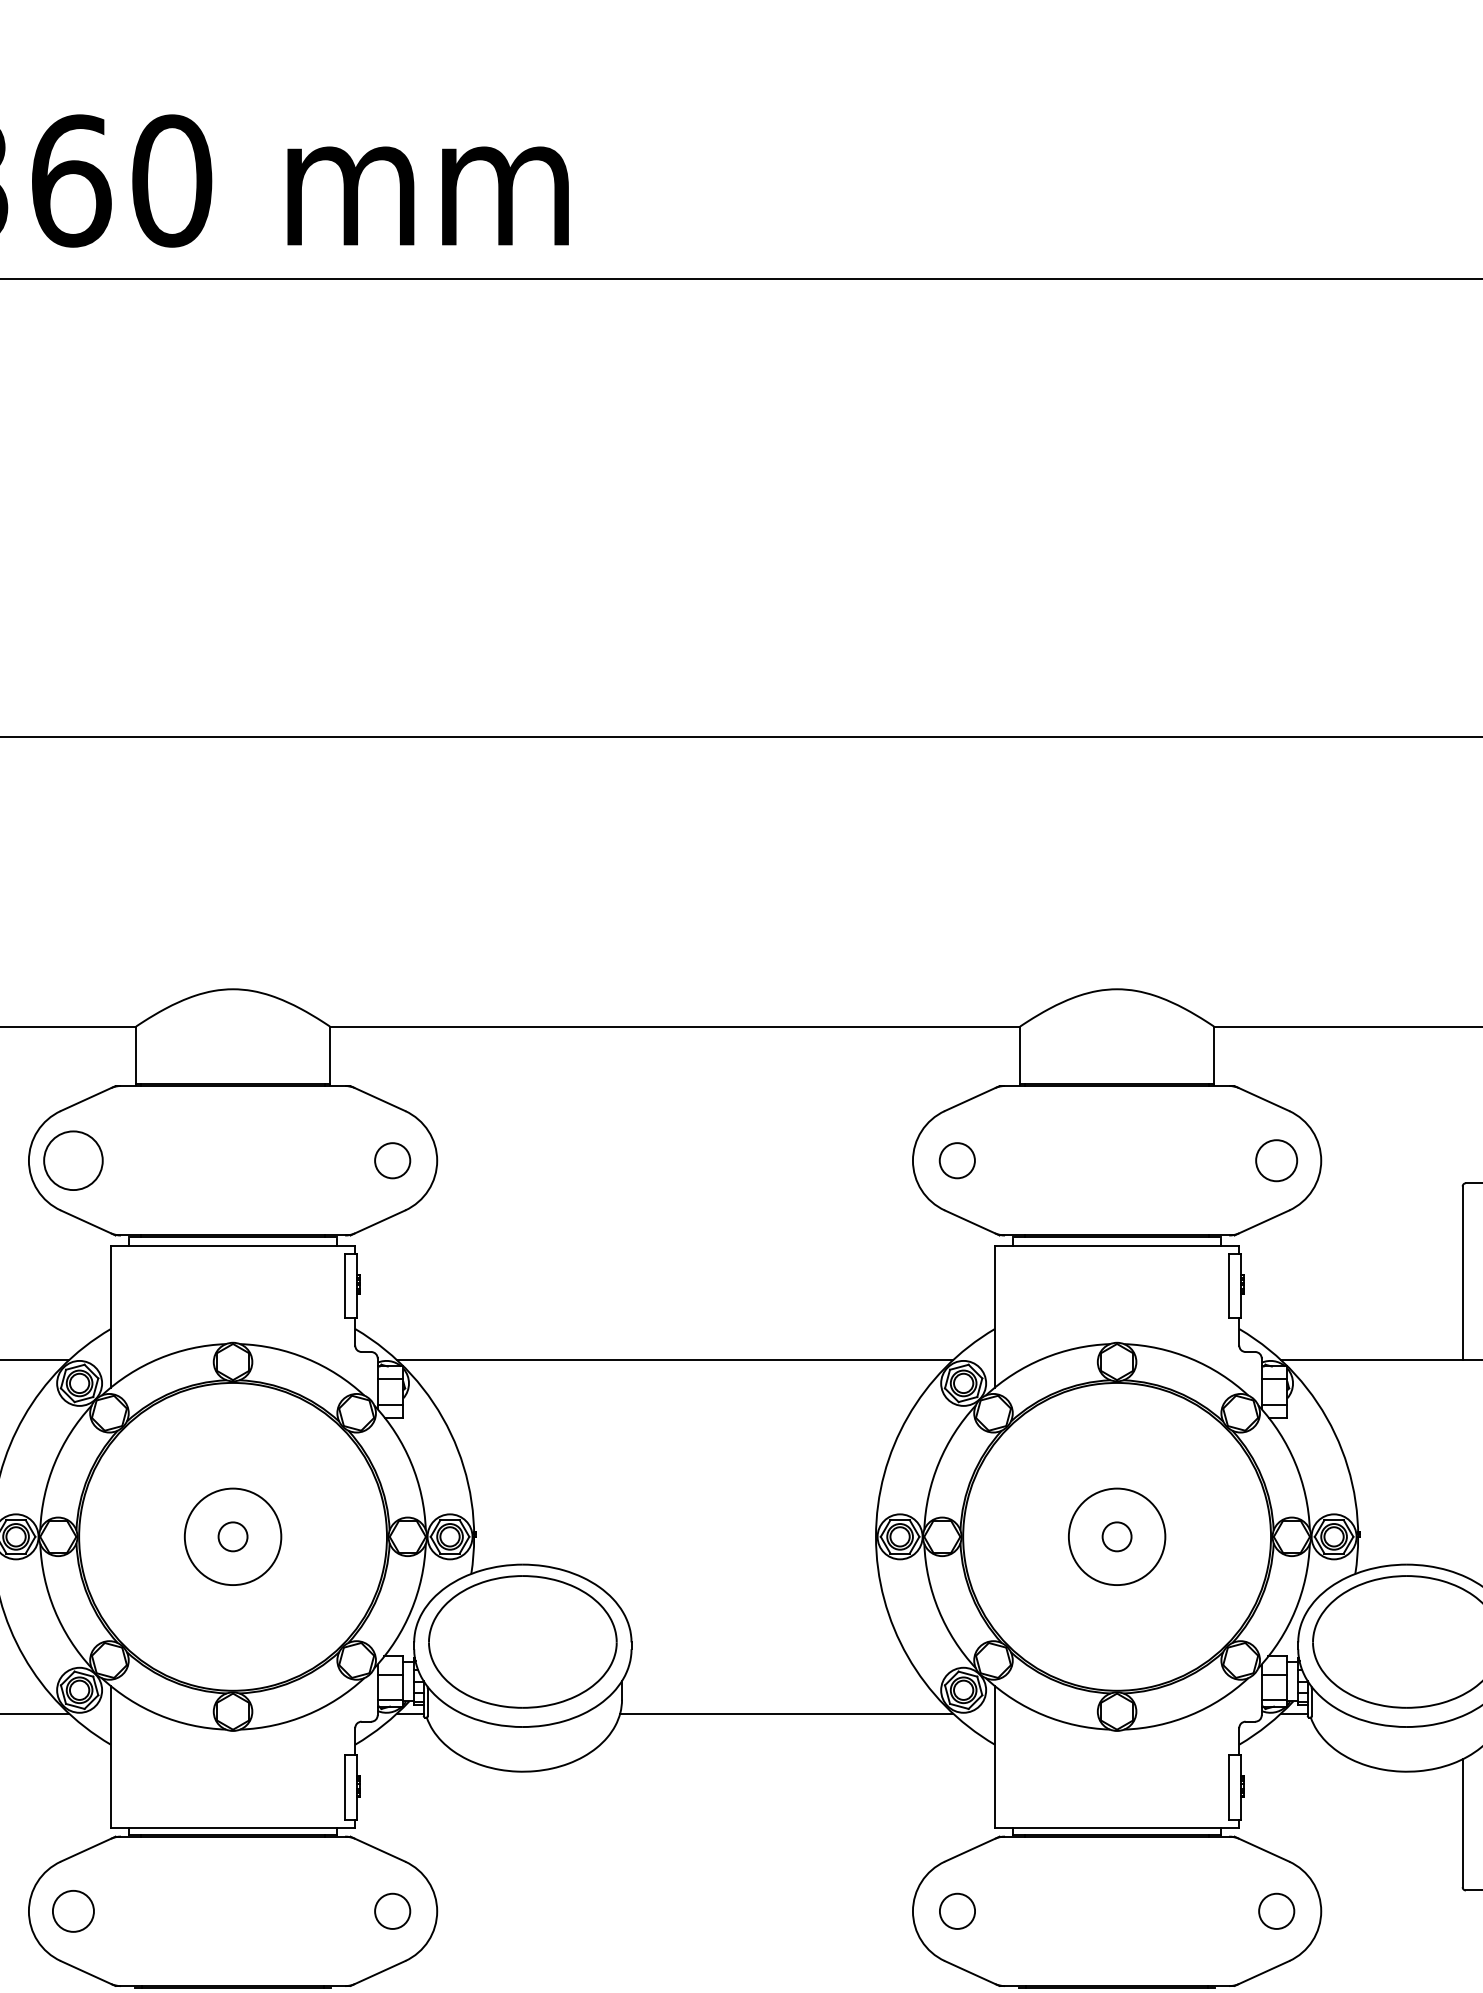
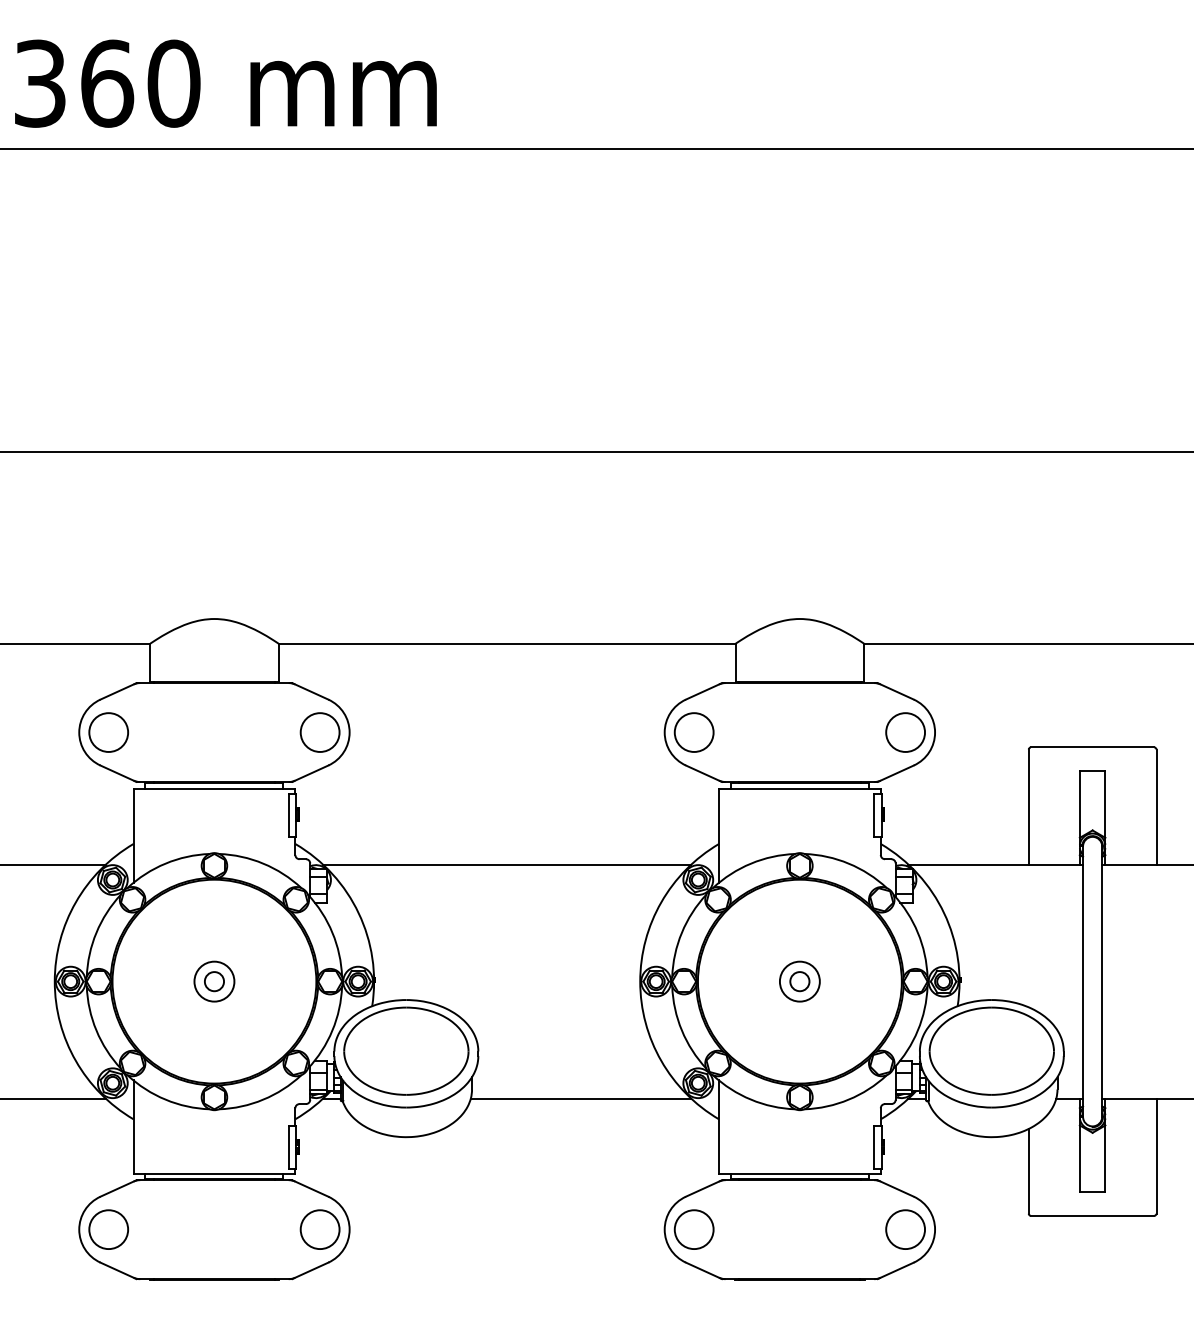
circle: (391, 1160) -> (319, 732), size x1.67
circle: (956, 1160) -> (693, 732), size x1.67
circle: (1276, 1160) -> (905, 732), size x1.43
circle: (233, 1536) -> (214, 981), size x0.62
circle: (1116, 1536) -> (799, 981), size x0.62
circle: (73, 1911) -> (108, 1229), size x1.43
circle: (391, 1911) -> (319, 1229), size x1.67
circle: (956, 1911) -> (693, 1229), size x1.67
circle: (1276, 1911) -> (905, 1229), size x1.67

